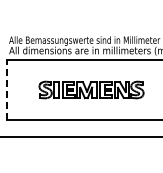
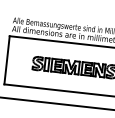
line: (7, 90) -> (7, 60), dashed -> solid

